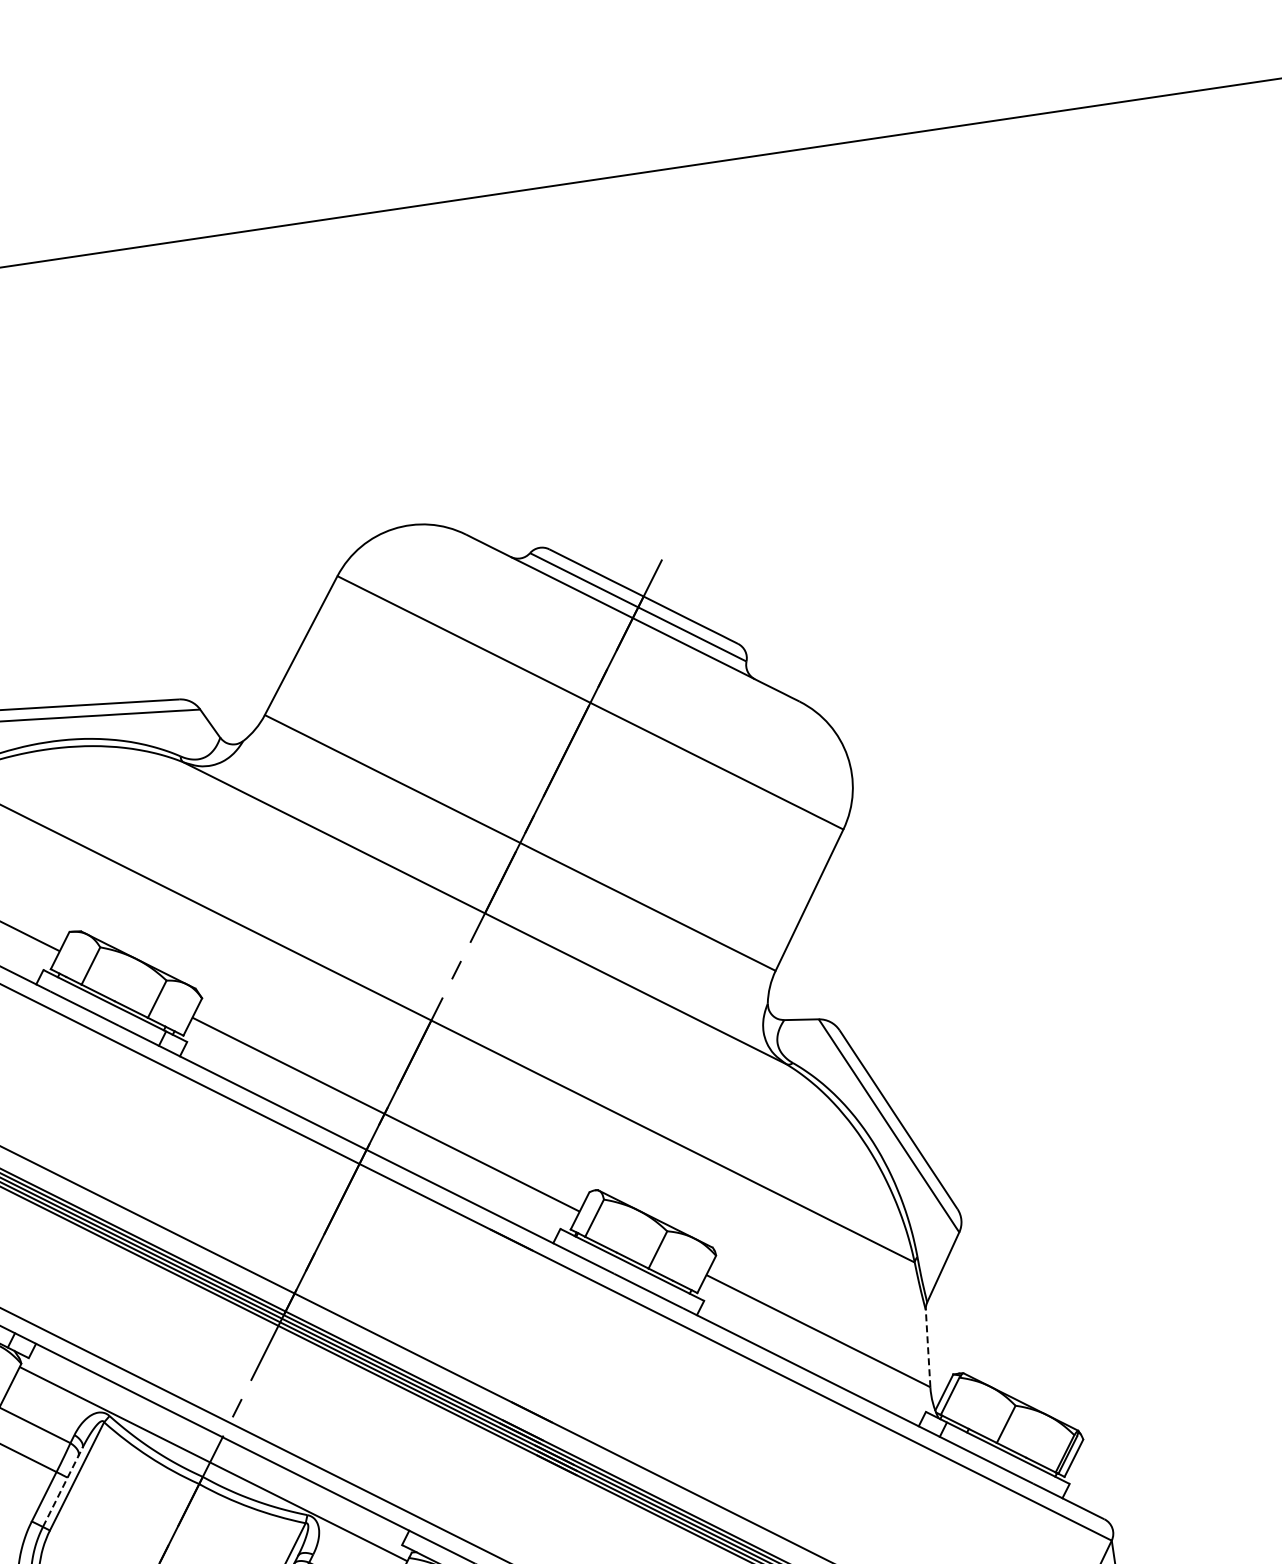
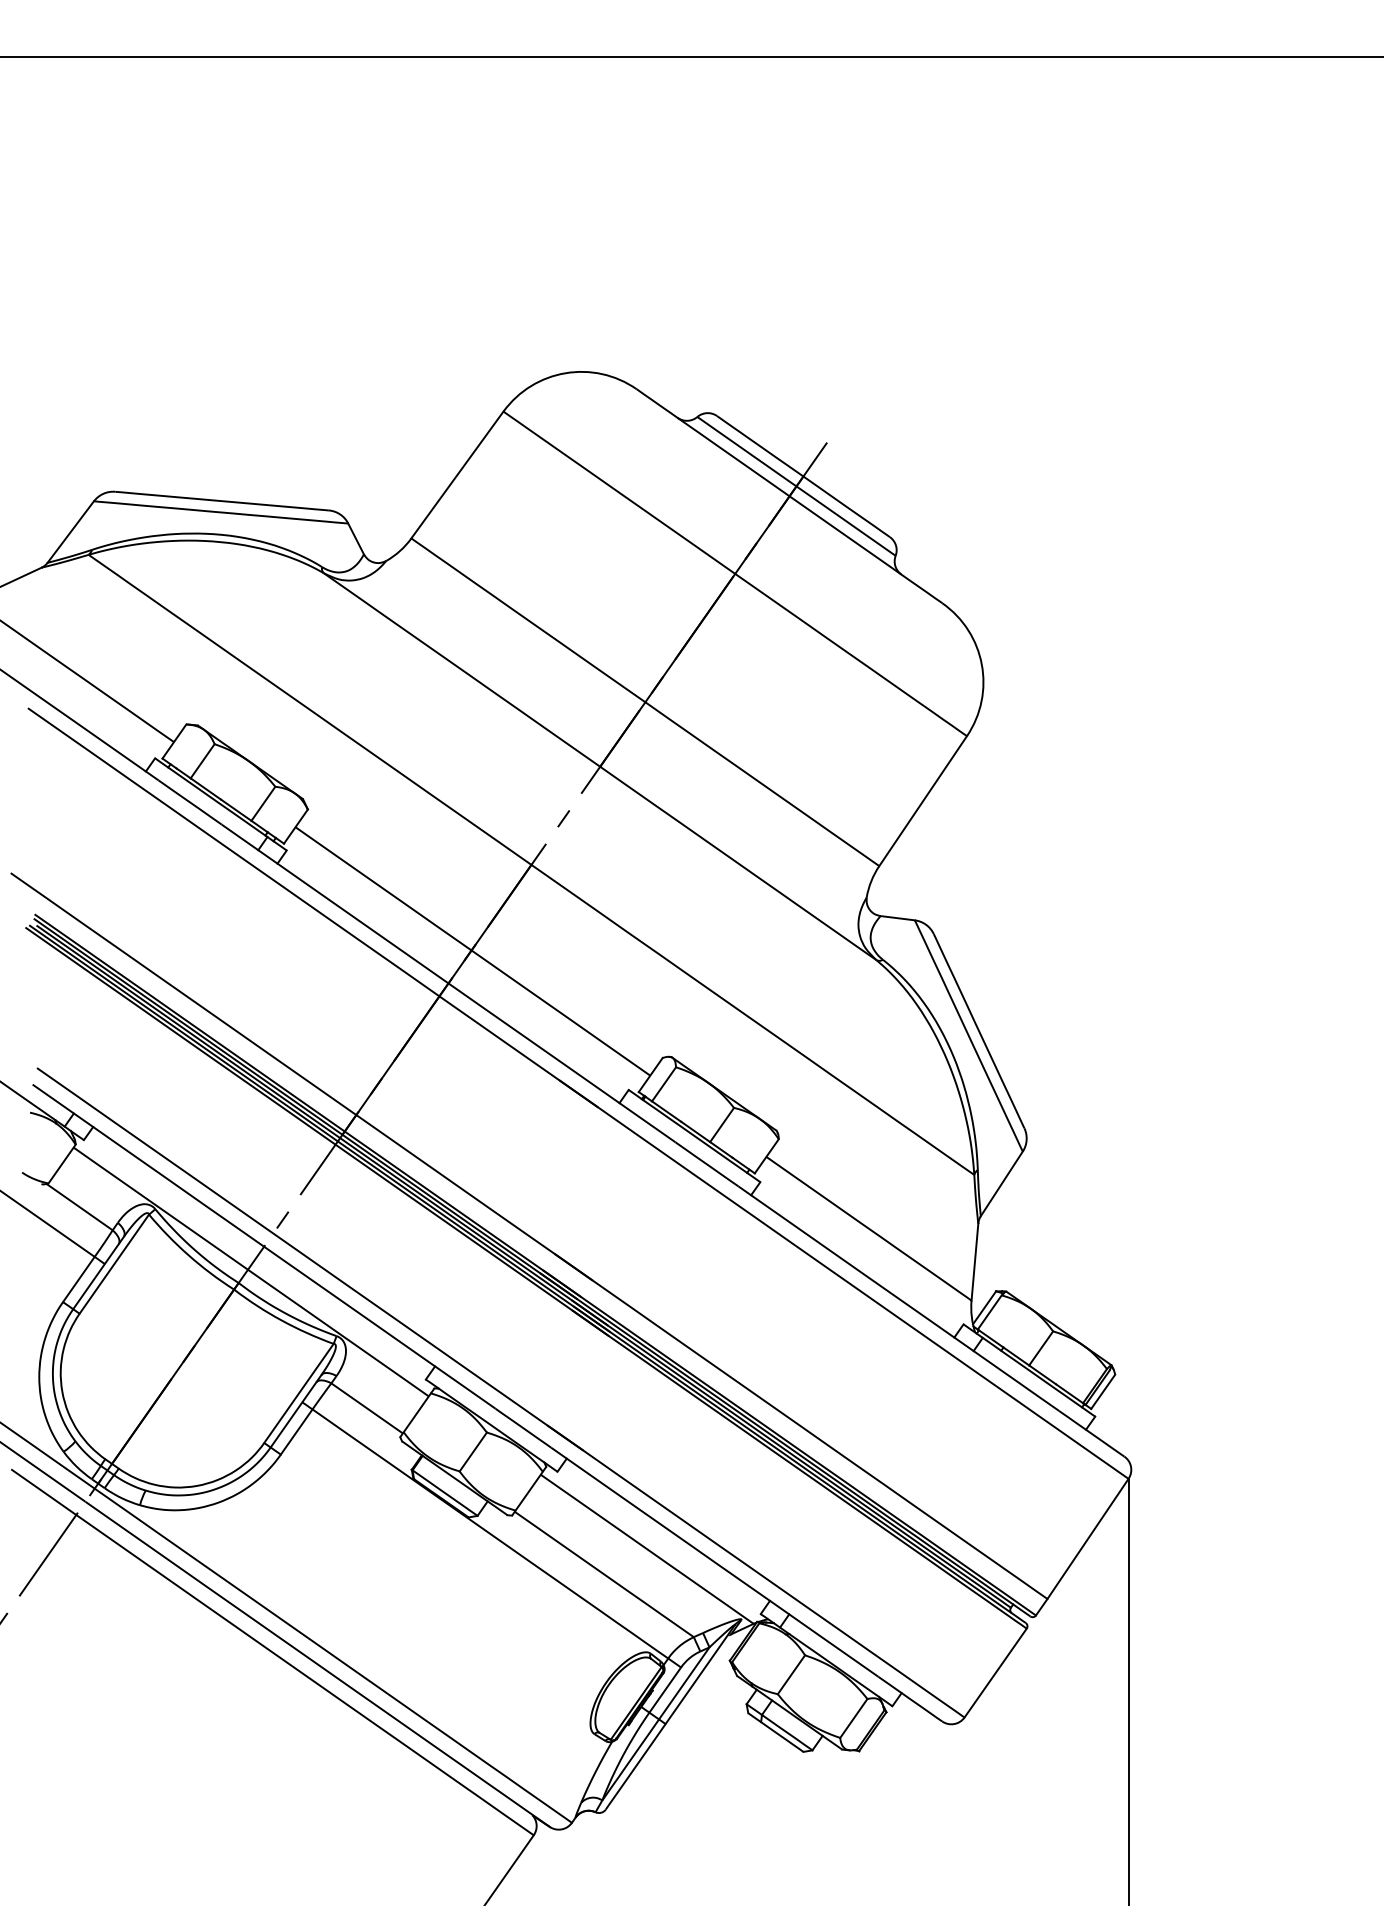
line: (927, 1349) -> (974, 1262), dashed -> solid
line: (62, 1486) -> (98, 1272), dashed -> solid

